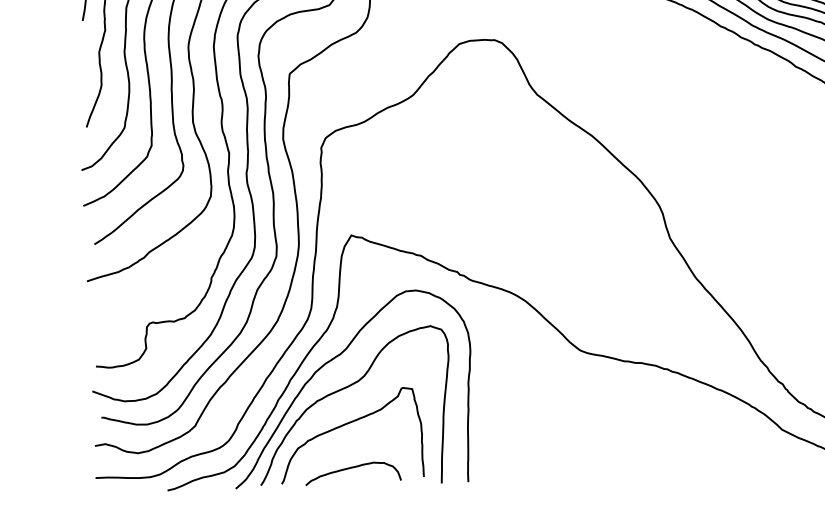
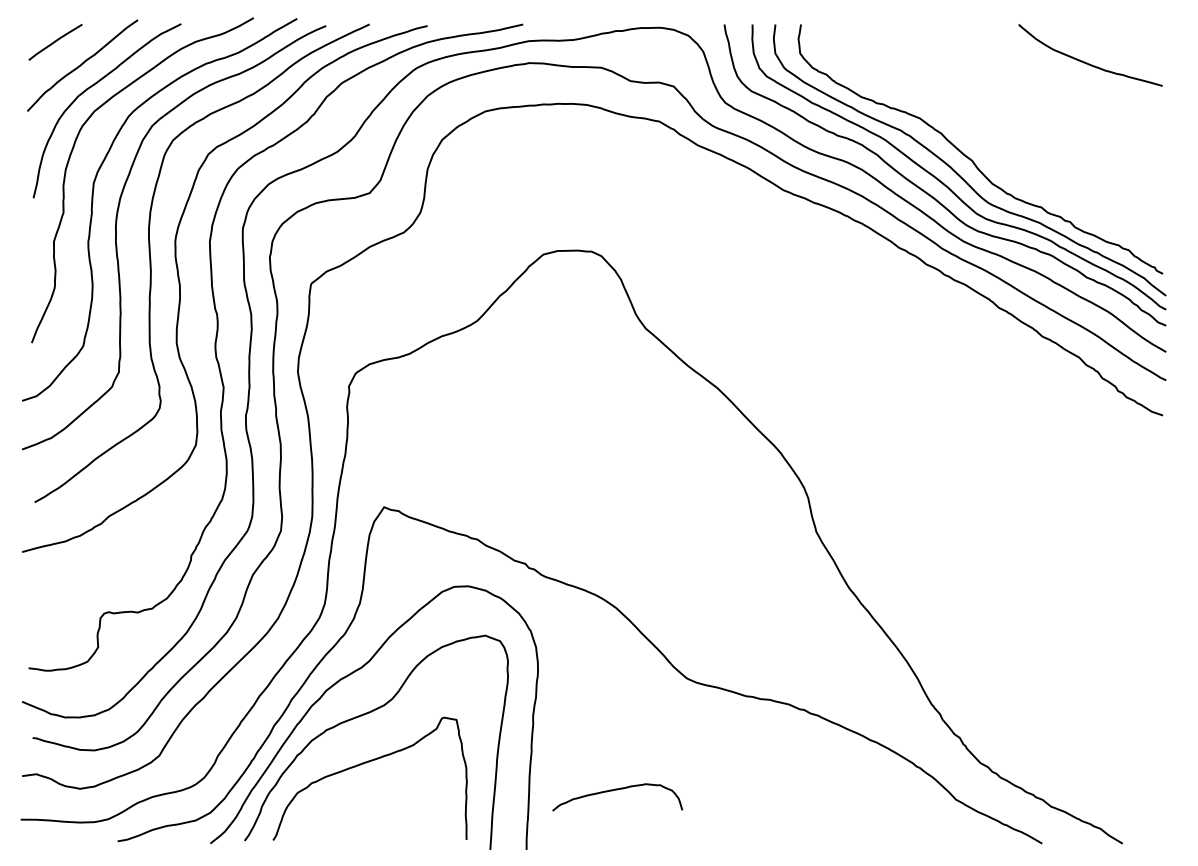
curve: (352, 468) -> (617, 790), moved

